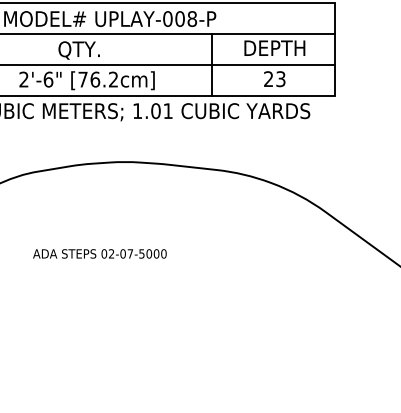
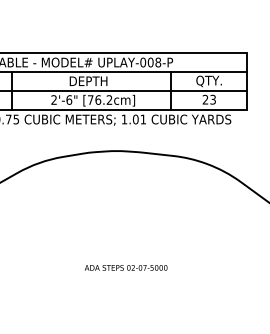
text: (79, 49) -> (88, 81), QTY. -> DEPTH
text: (275, 49) -> (209, 81), DEPTH -> QTY.
text: (98, 253) -> (125, 267), moved

